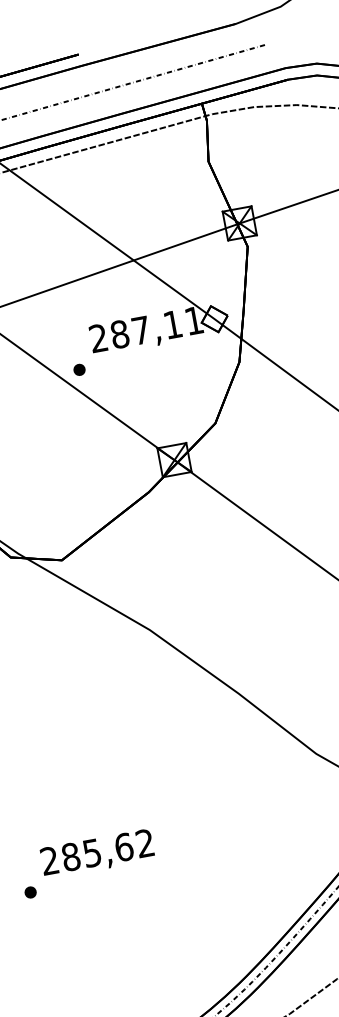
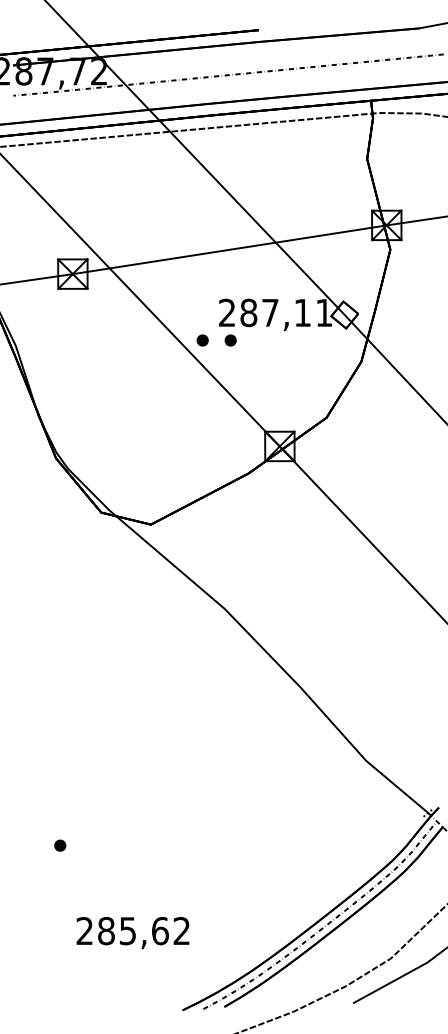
part: (106, 364) -> (230, 340), added
text: (97, 854) -> (132, 933), moved

